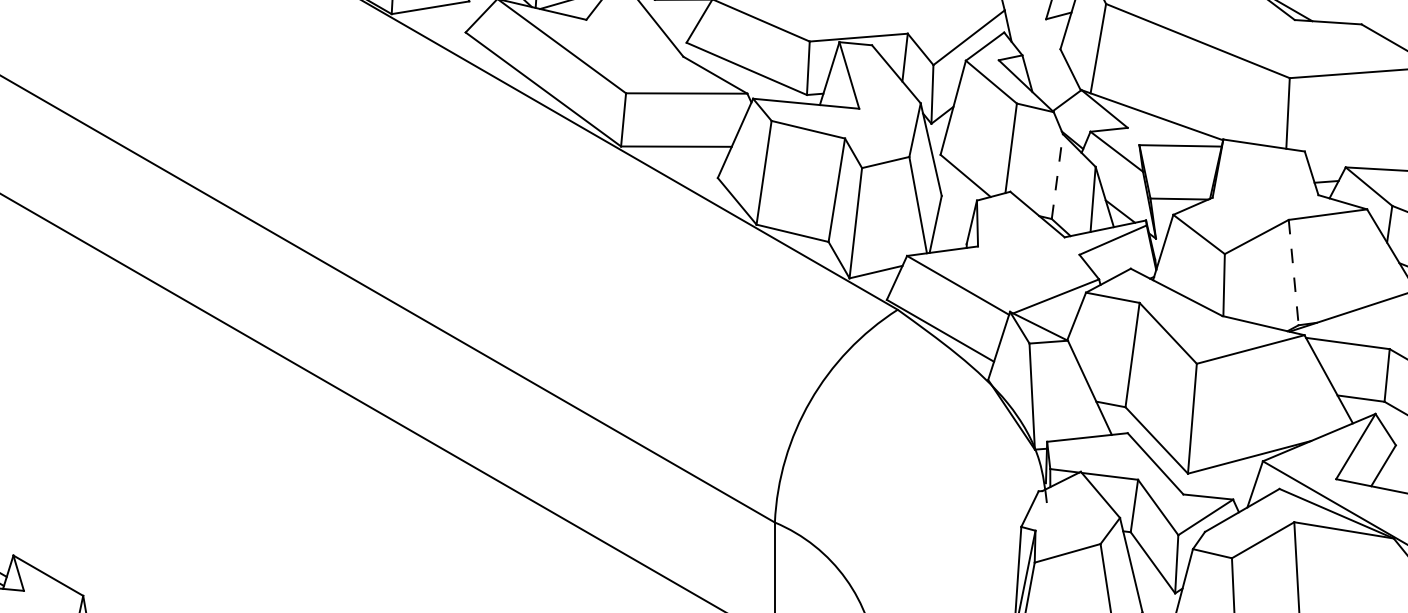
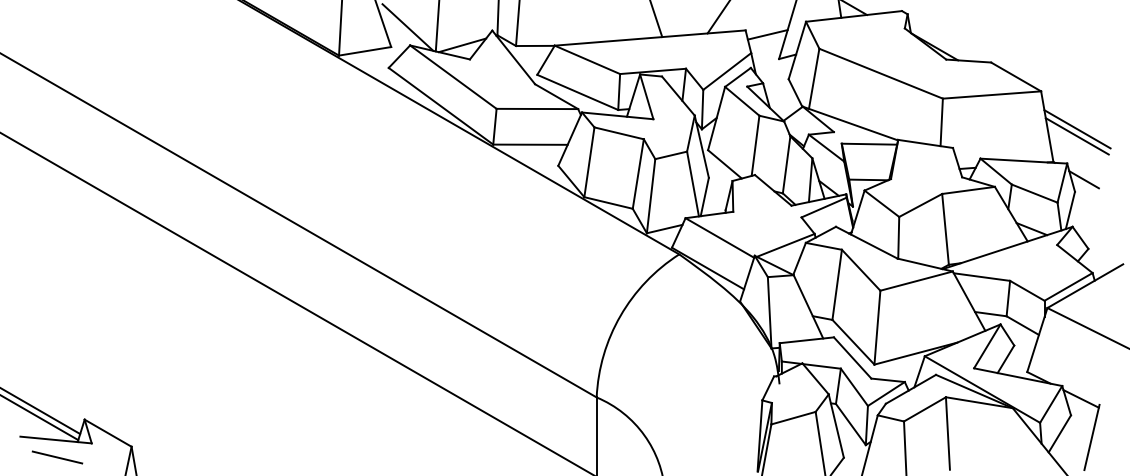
line: (1057, 176) -> (786, 164), dashed -> solid
line: (1293, 272) -> (945, 229), dashed -> solid

